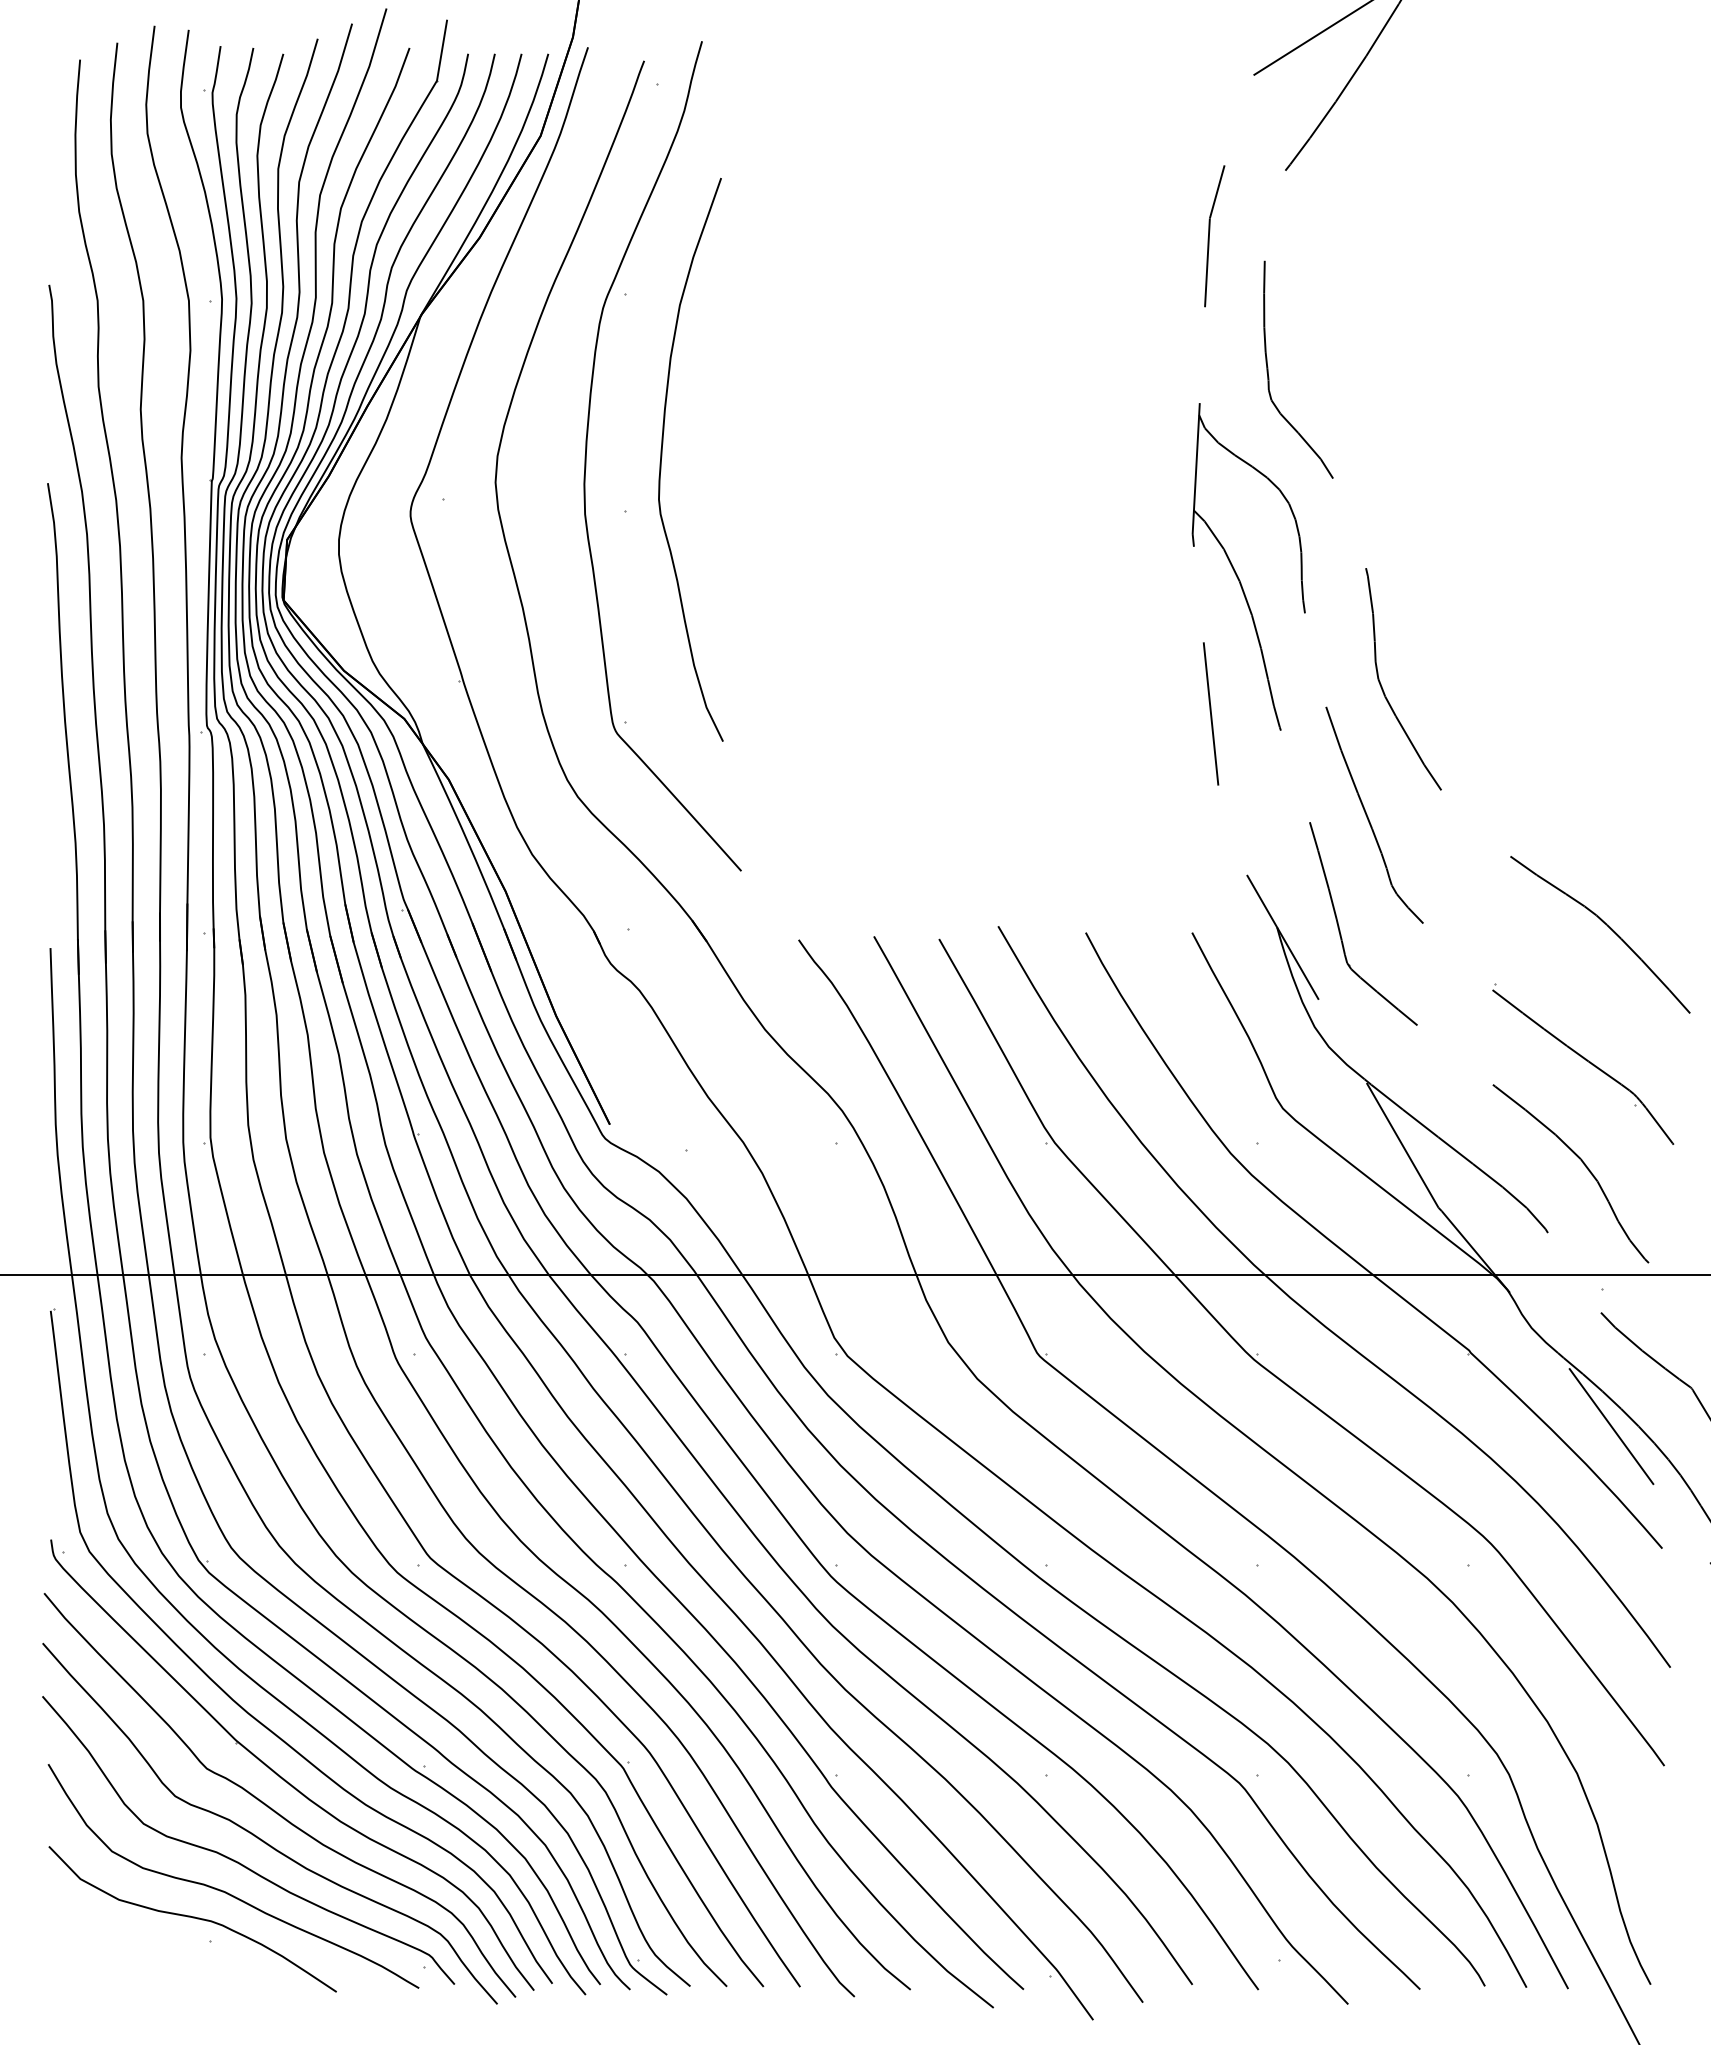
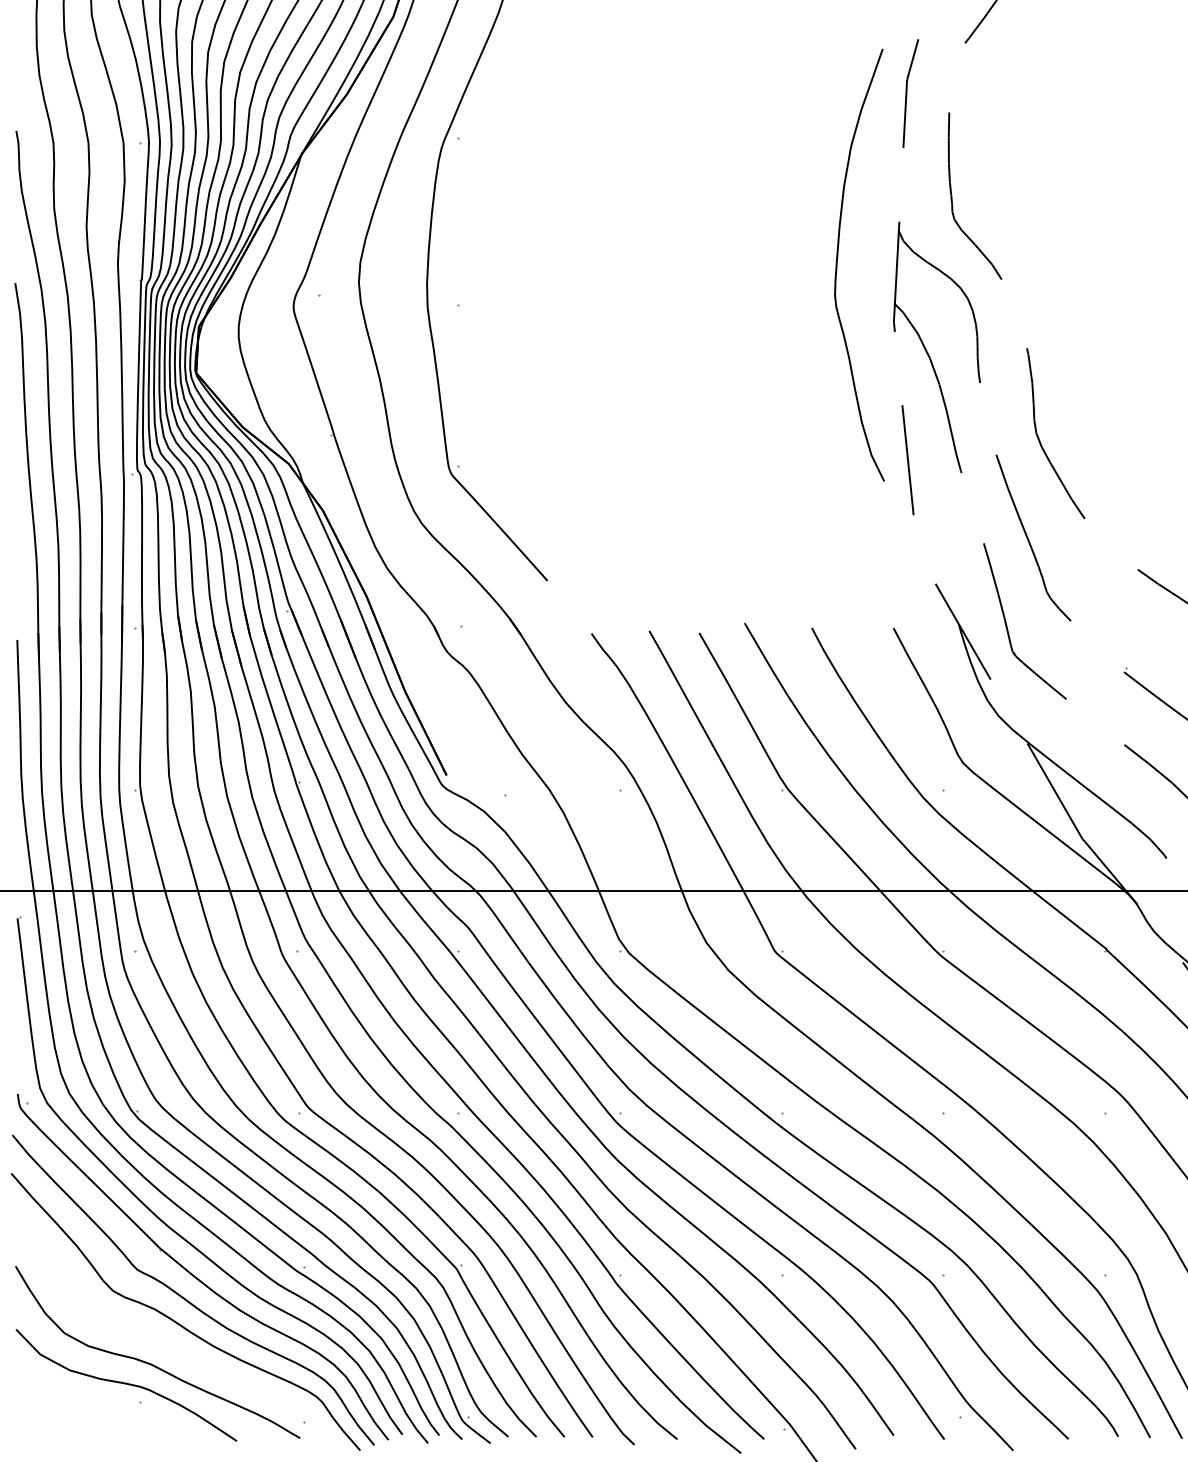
curve: (662, 457) -> (837, 263), moved
curve: (238, 1861) -> (161, 1340), removed

